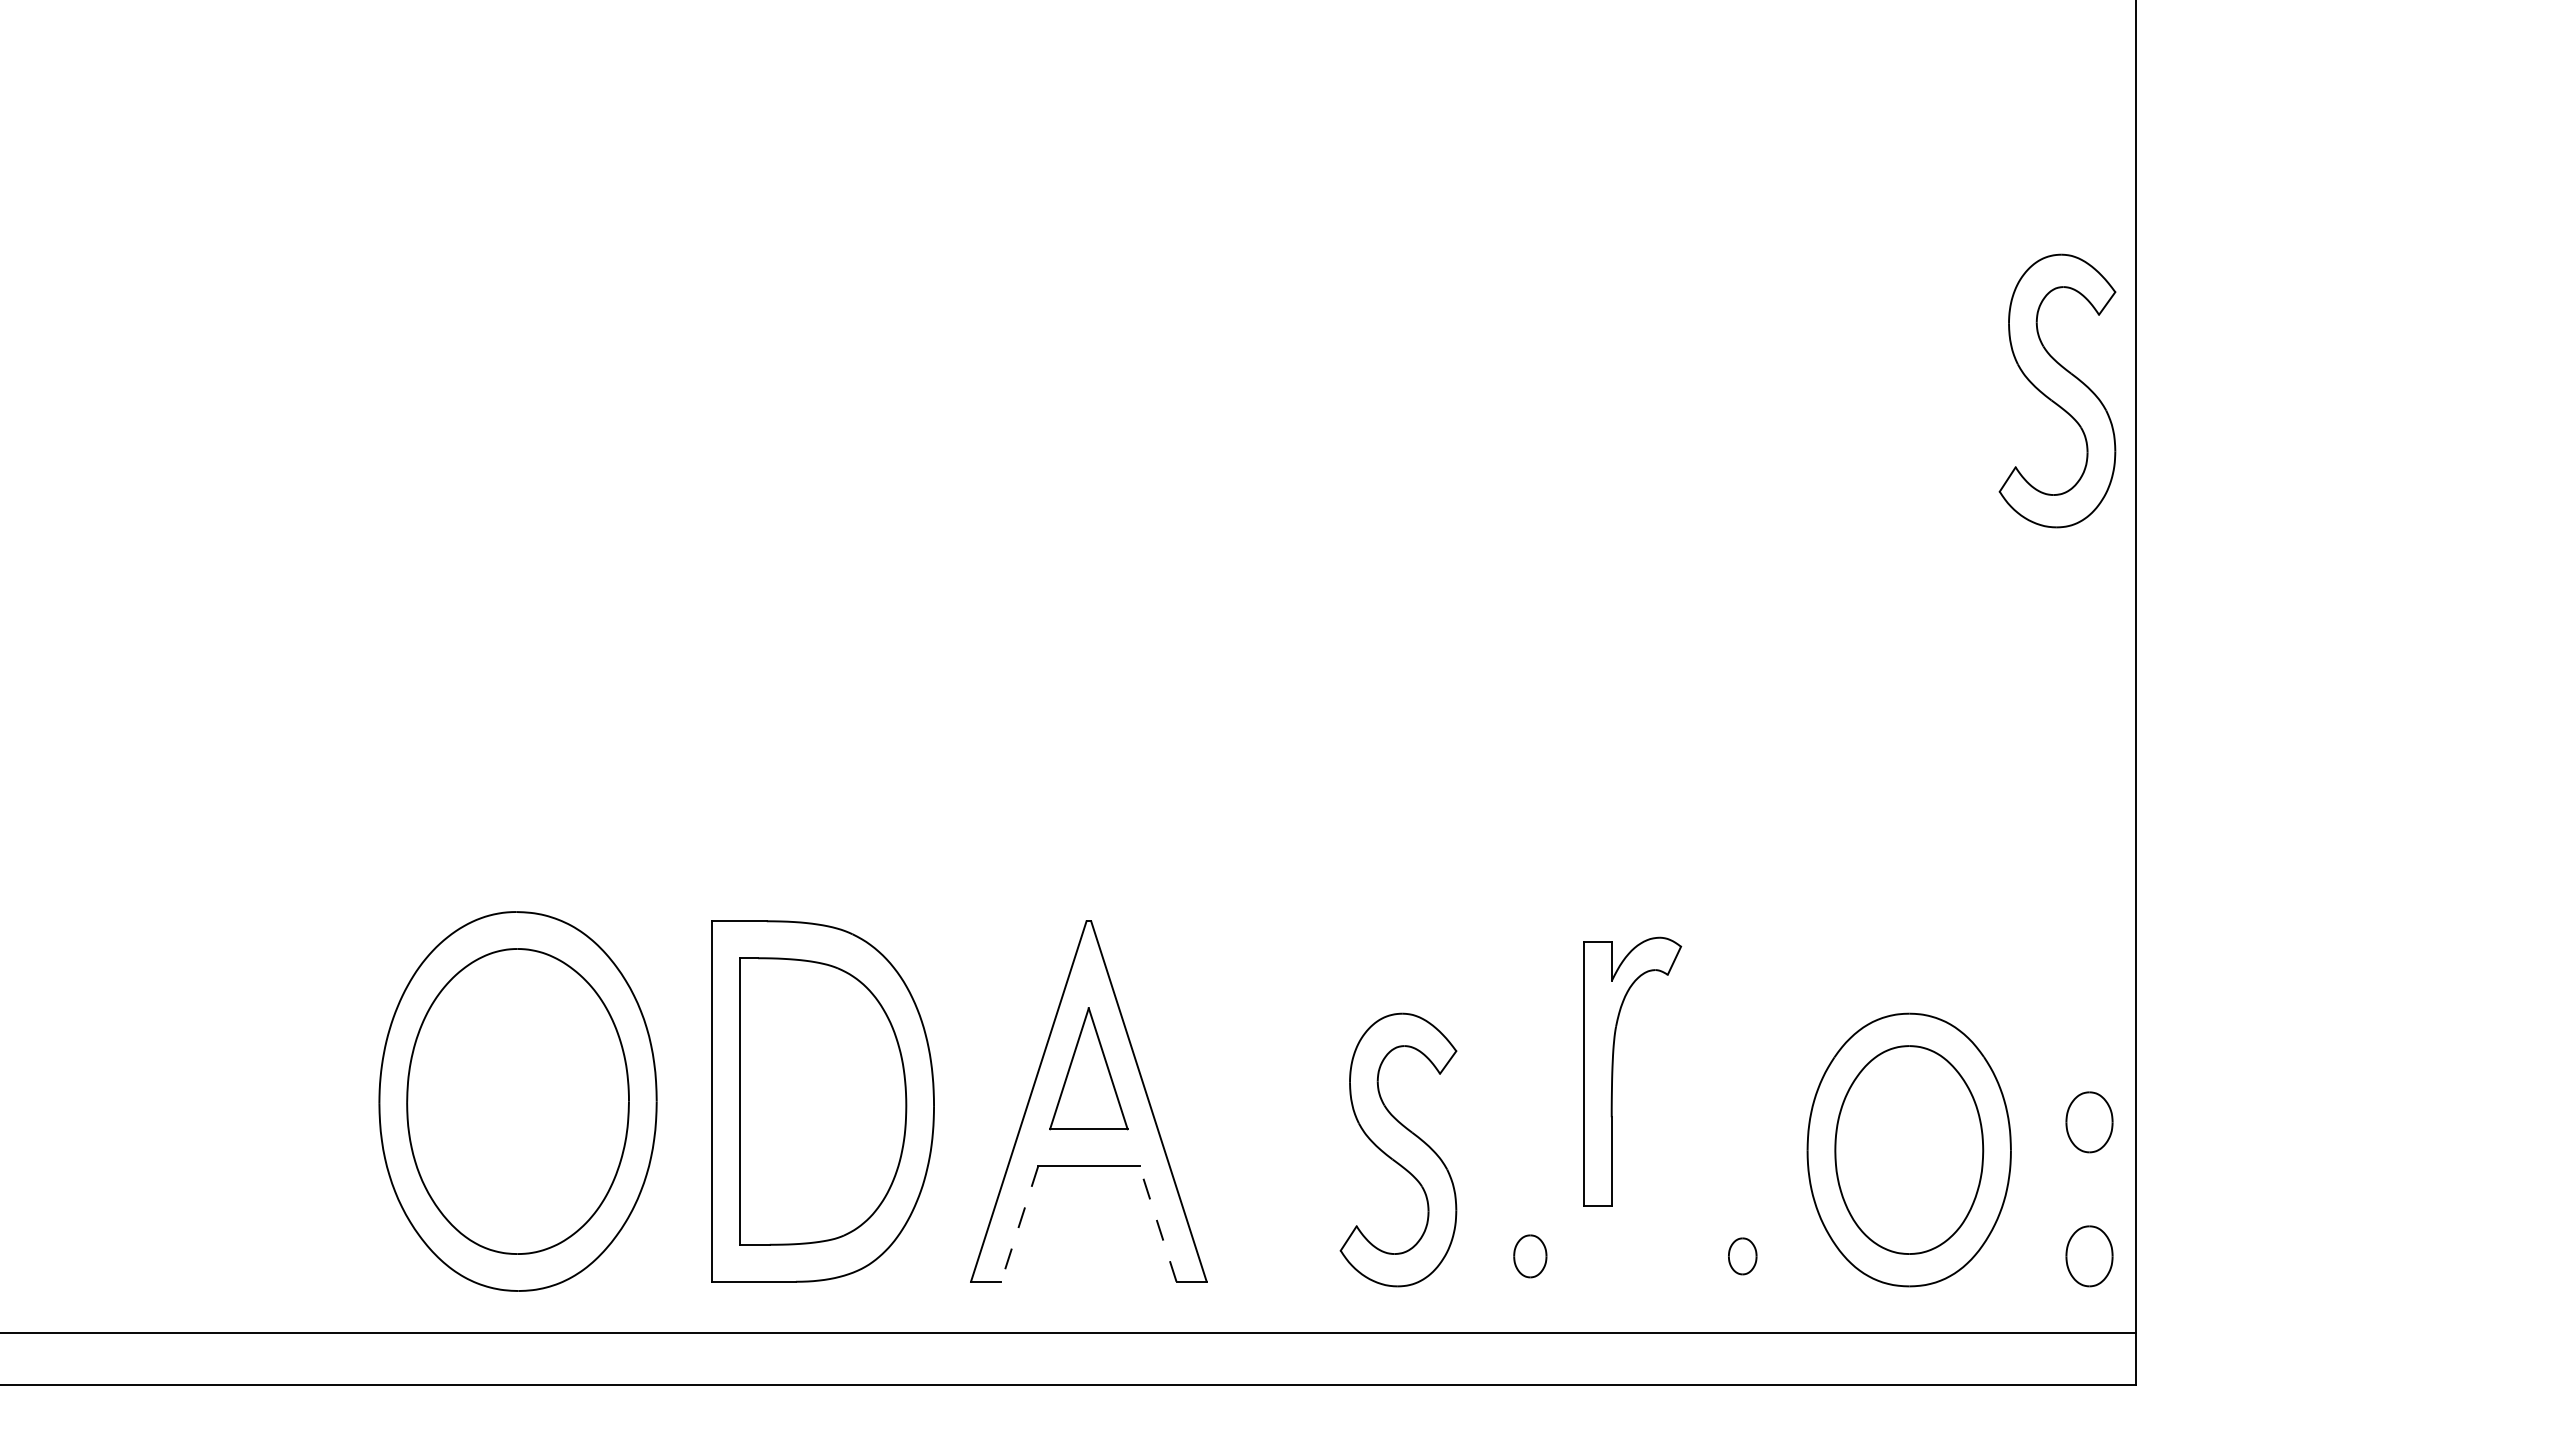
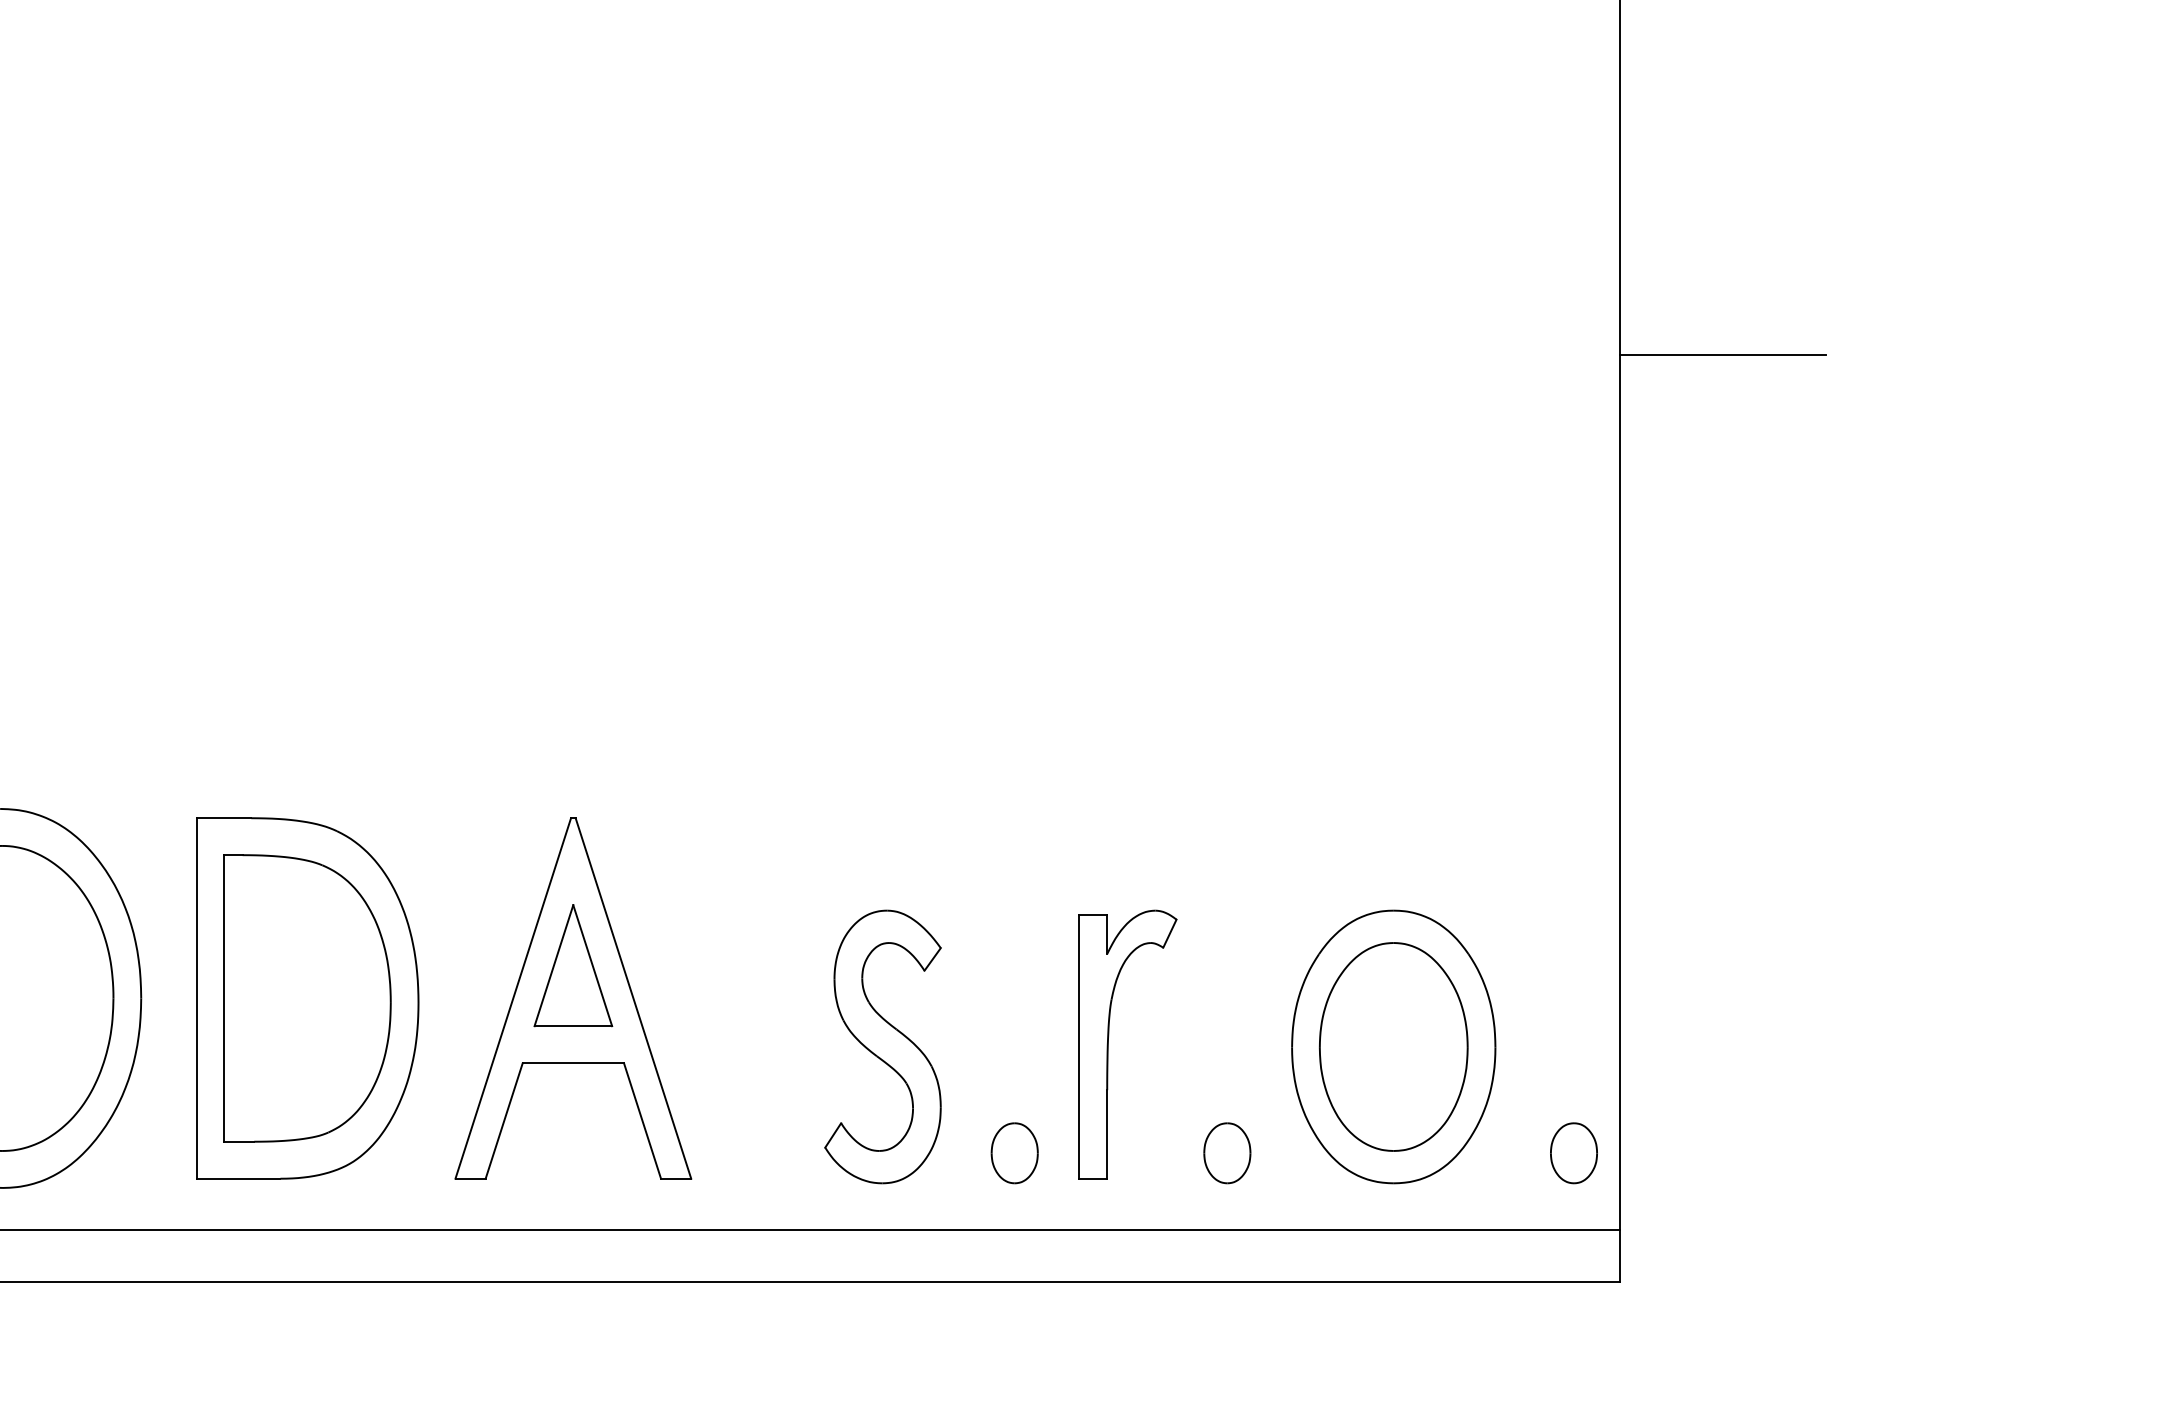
part: (2057, 390) -> (1541, 287), removed
line: (2238, 457) -> (1722, 354), added
part: (1613, 1071) -> (1108, 1044), moved
part: (2089, 1122) -> (1573, 1019), removed
line: (1019, 1224) -> (503, 1121), dashed -> solid
line: (1158, 1224) -> (642, 1121), dashed -> solid
part: (1530, 1256) -> (1014, 1153), size x1.43
part: (1742, 1256) -> (1226, 1153), size x1.67

